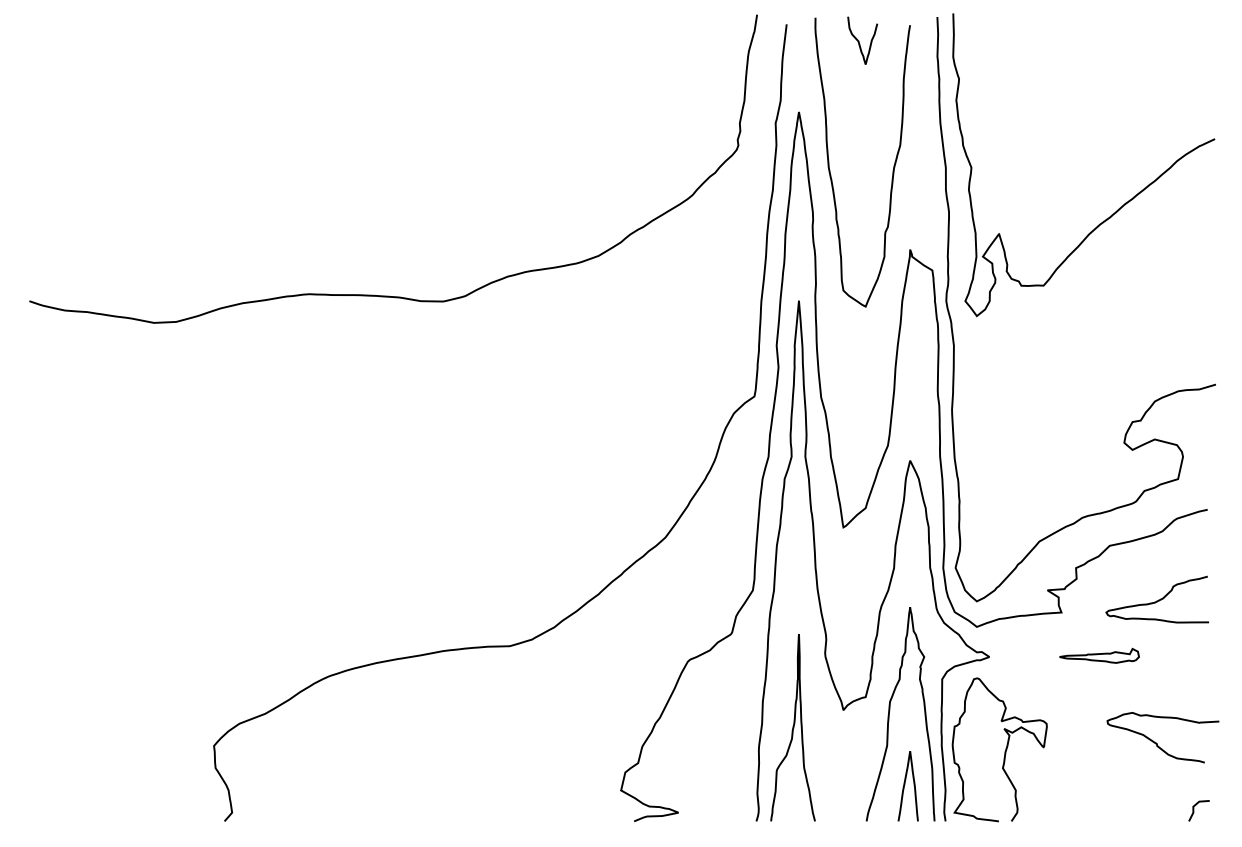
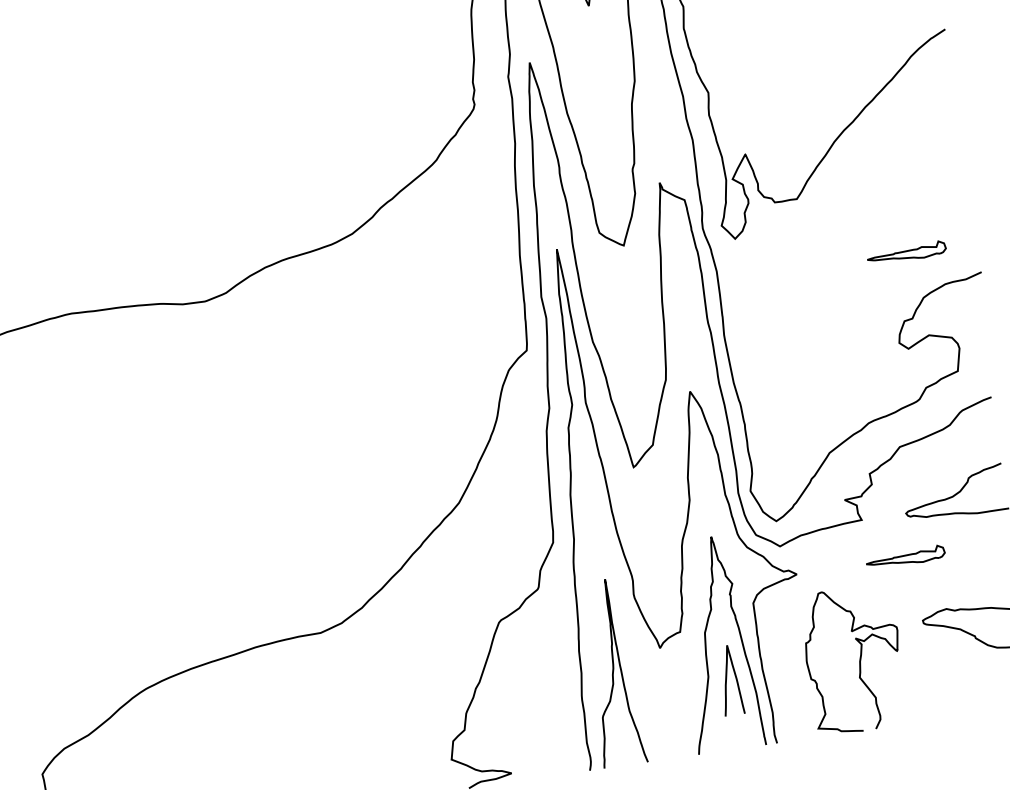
part: (1144, 354) -> (906, 252), added
curve: (1004, 751) -> (859, 660), moved
curve: (905, 785) -> (727, 680), moved

